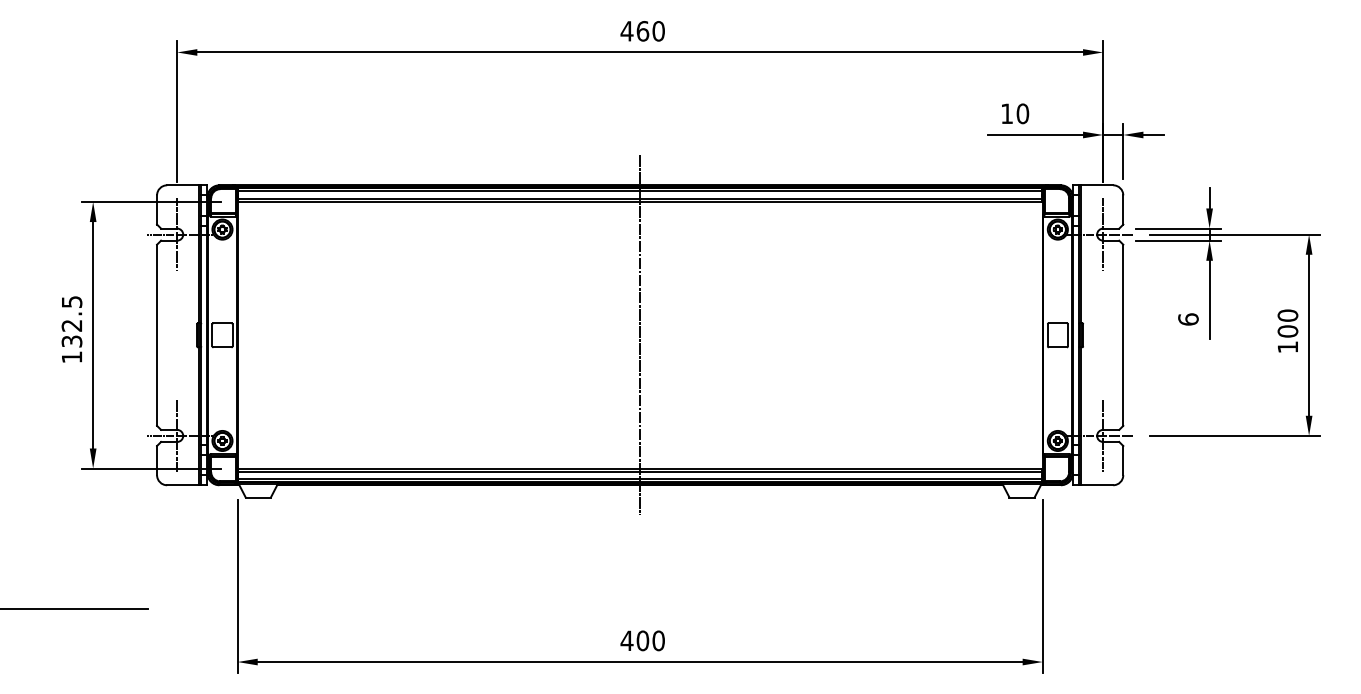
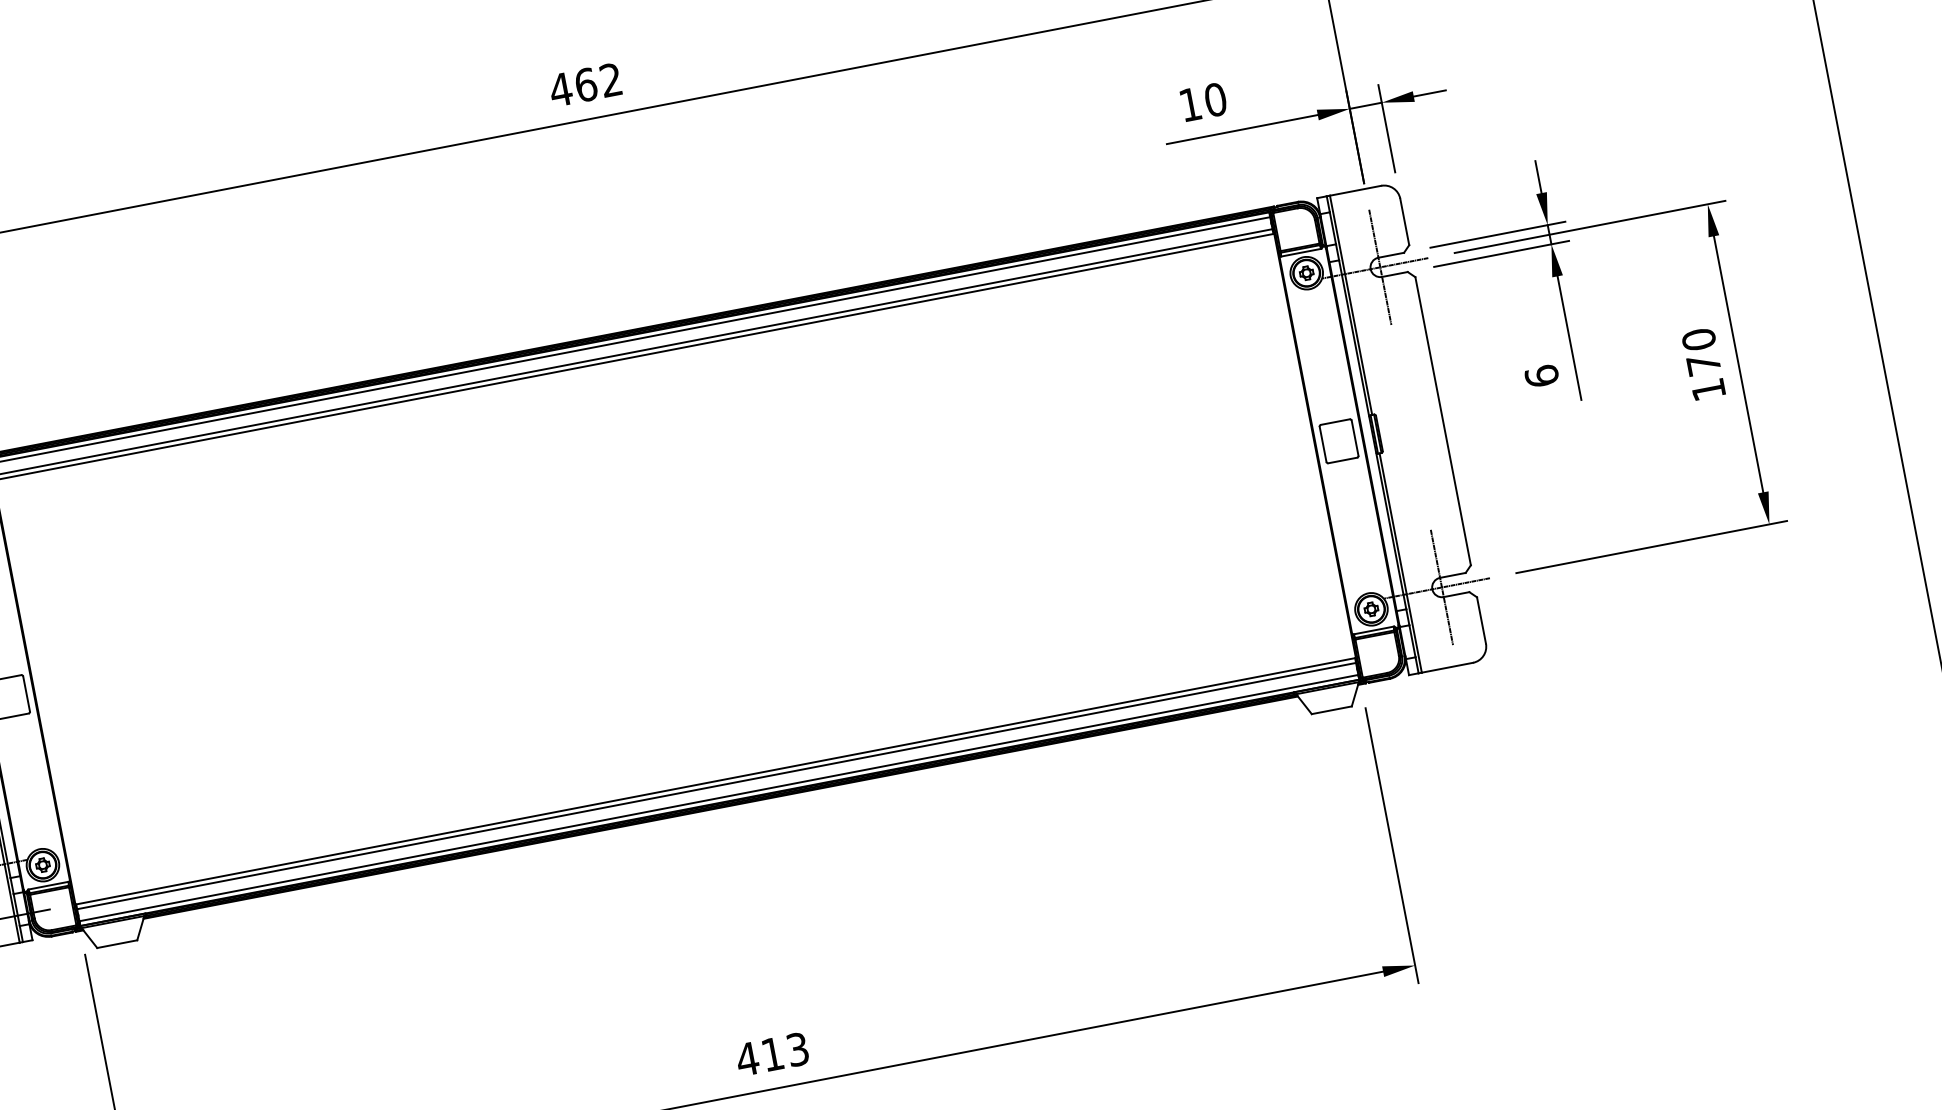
text: (658, 31) -> (610, 80), 460 -> 462
text: (1287, 331) -> (1703, 364), 100 -> 170
line: (640, 335) -> (675, 569), removed
text: (650, 640) -> (784, 1051), 400 -> 413

